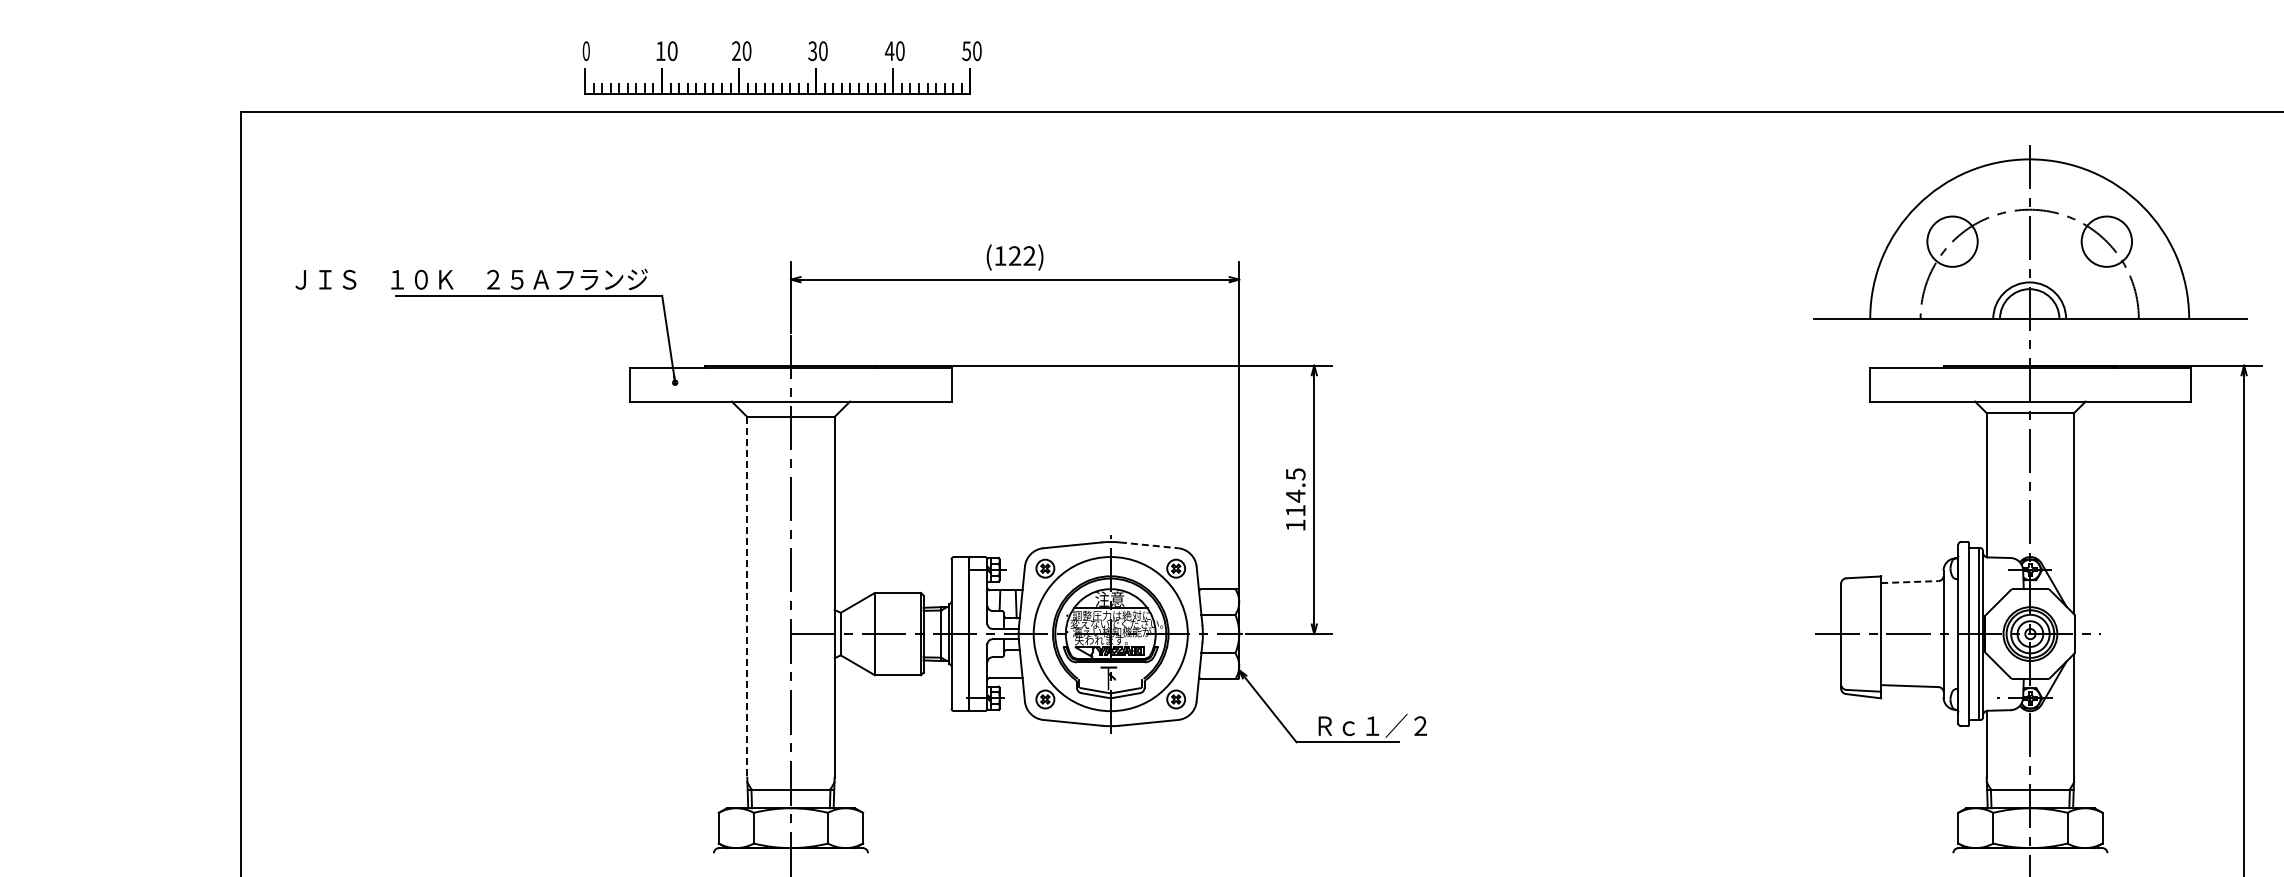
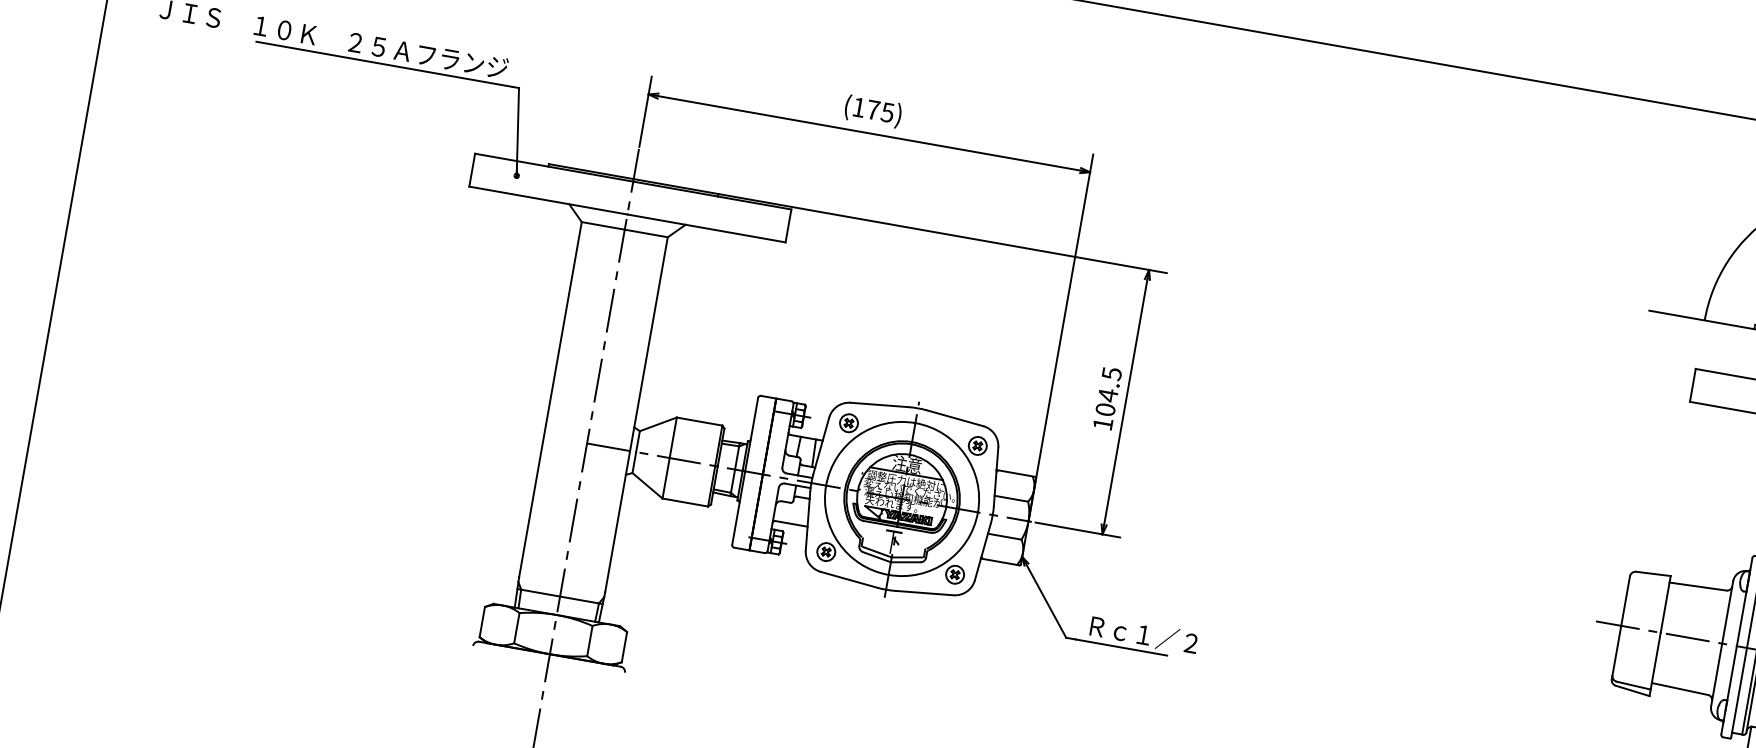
text: (1022, 255) -> (880, 110), (122) -> (175)
text: (1295, 510) -> (1105, 409), 114.5 -> 104.5
line: (1149, 545) -> (955, 418), dashed -> solid
line: (1909, 582) -> (1697, 586), dashed -> solid
line: (747, 597) -> (550, 399), dashed -> solid

